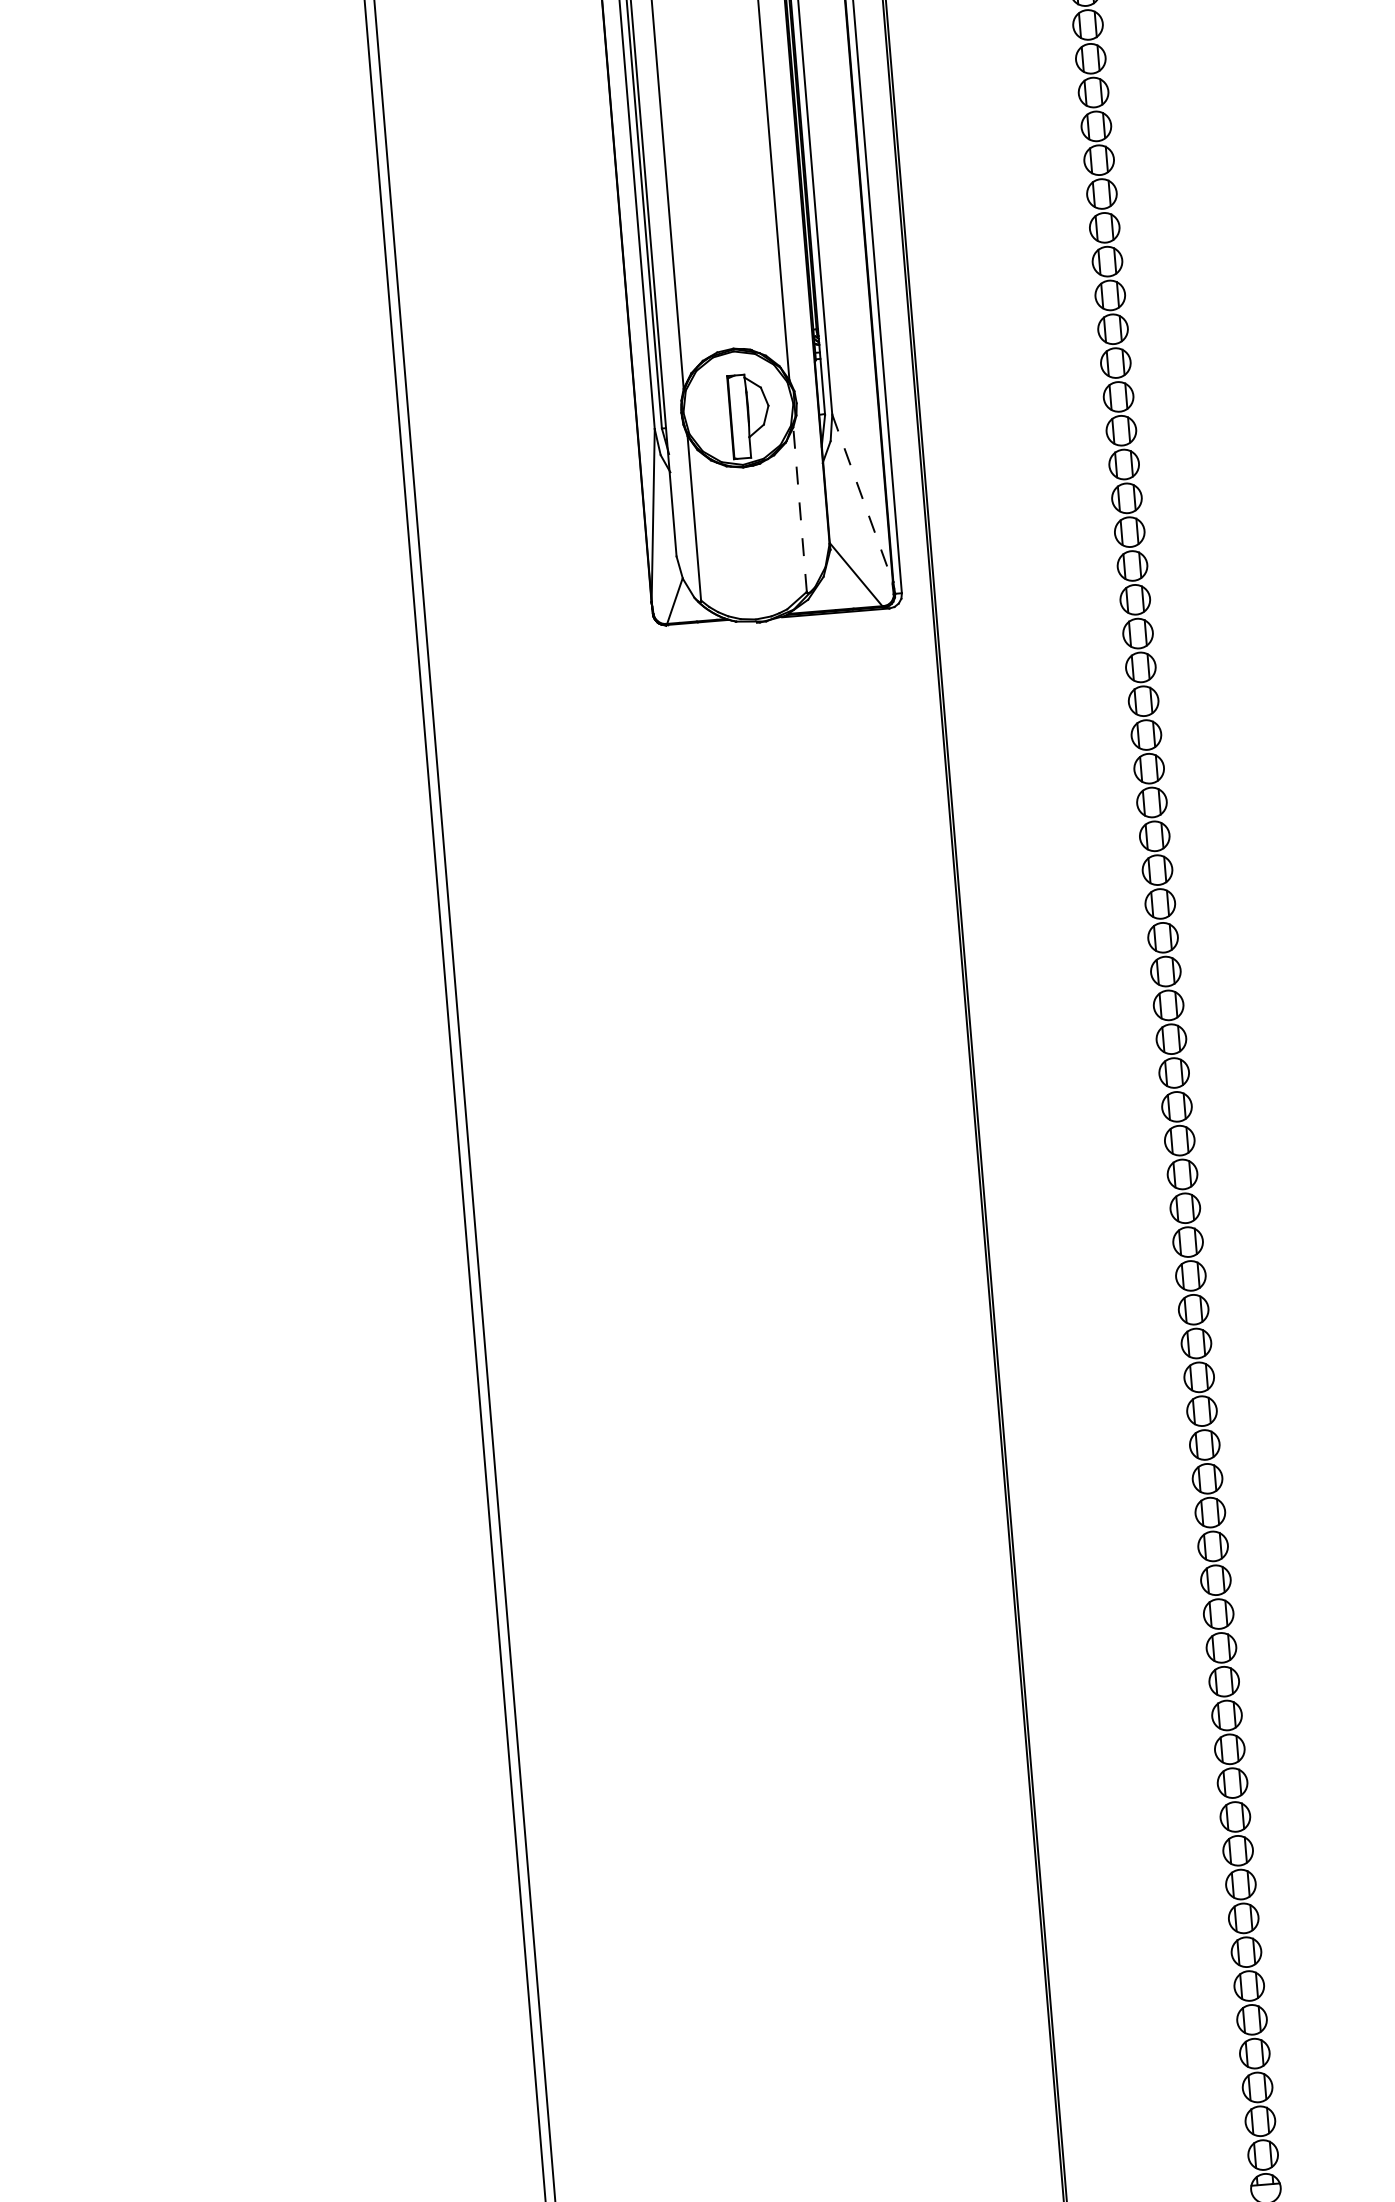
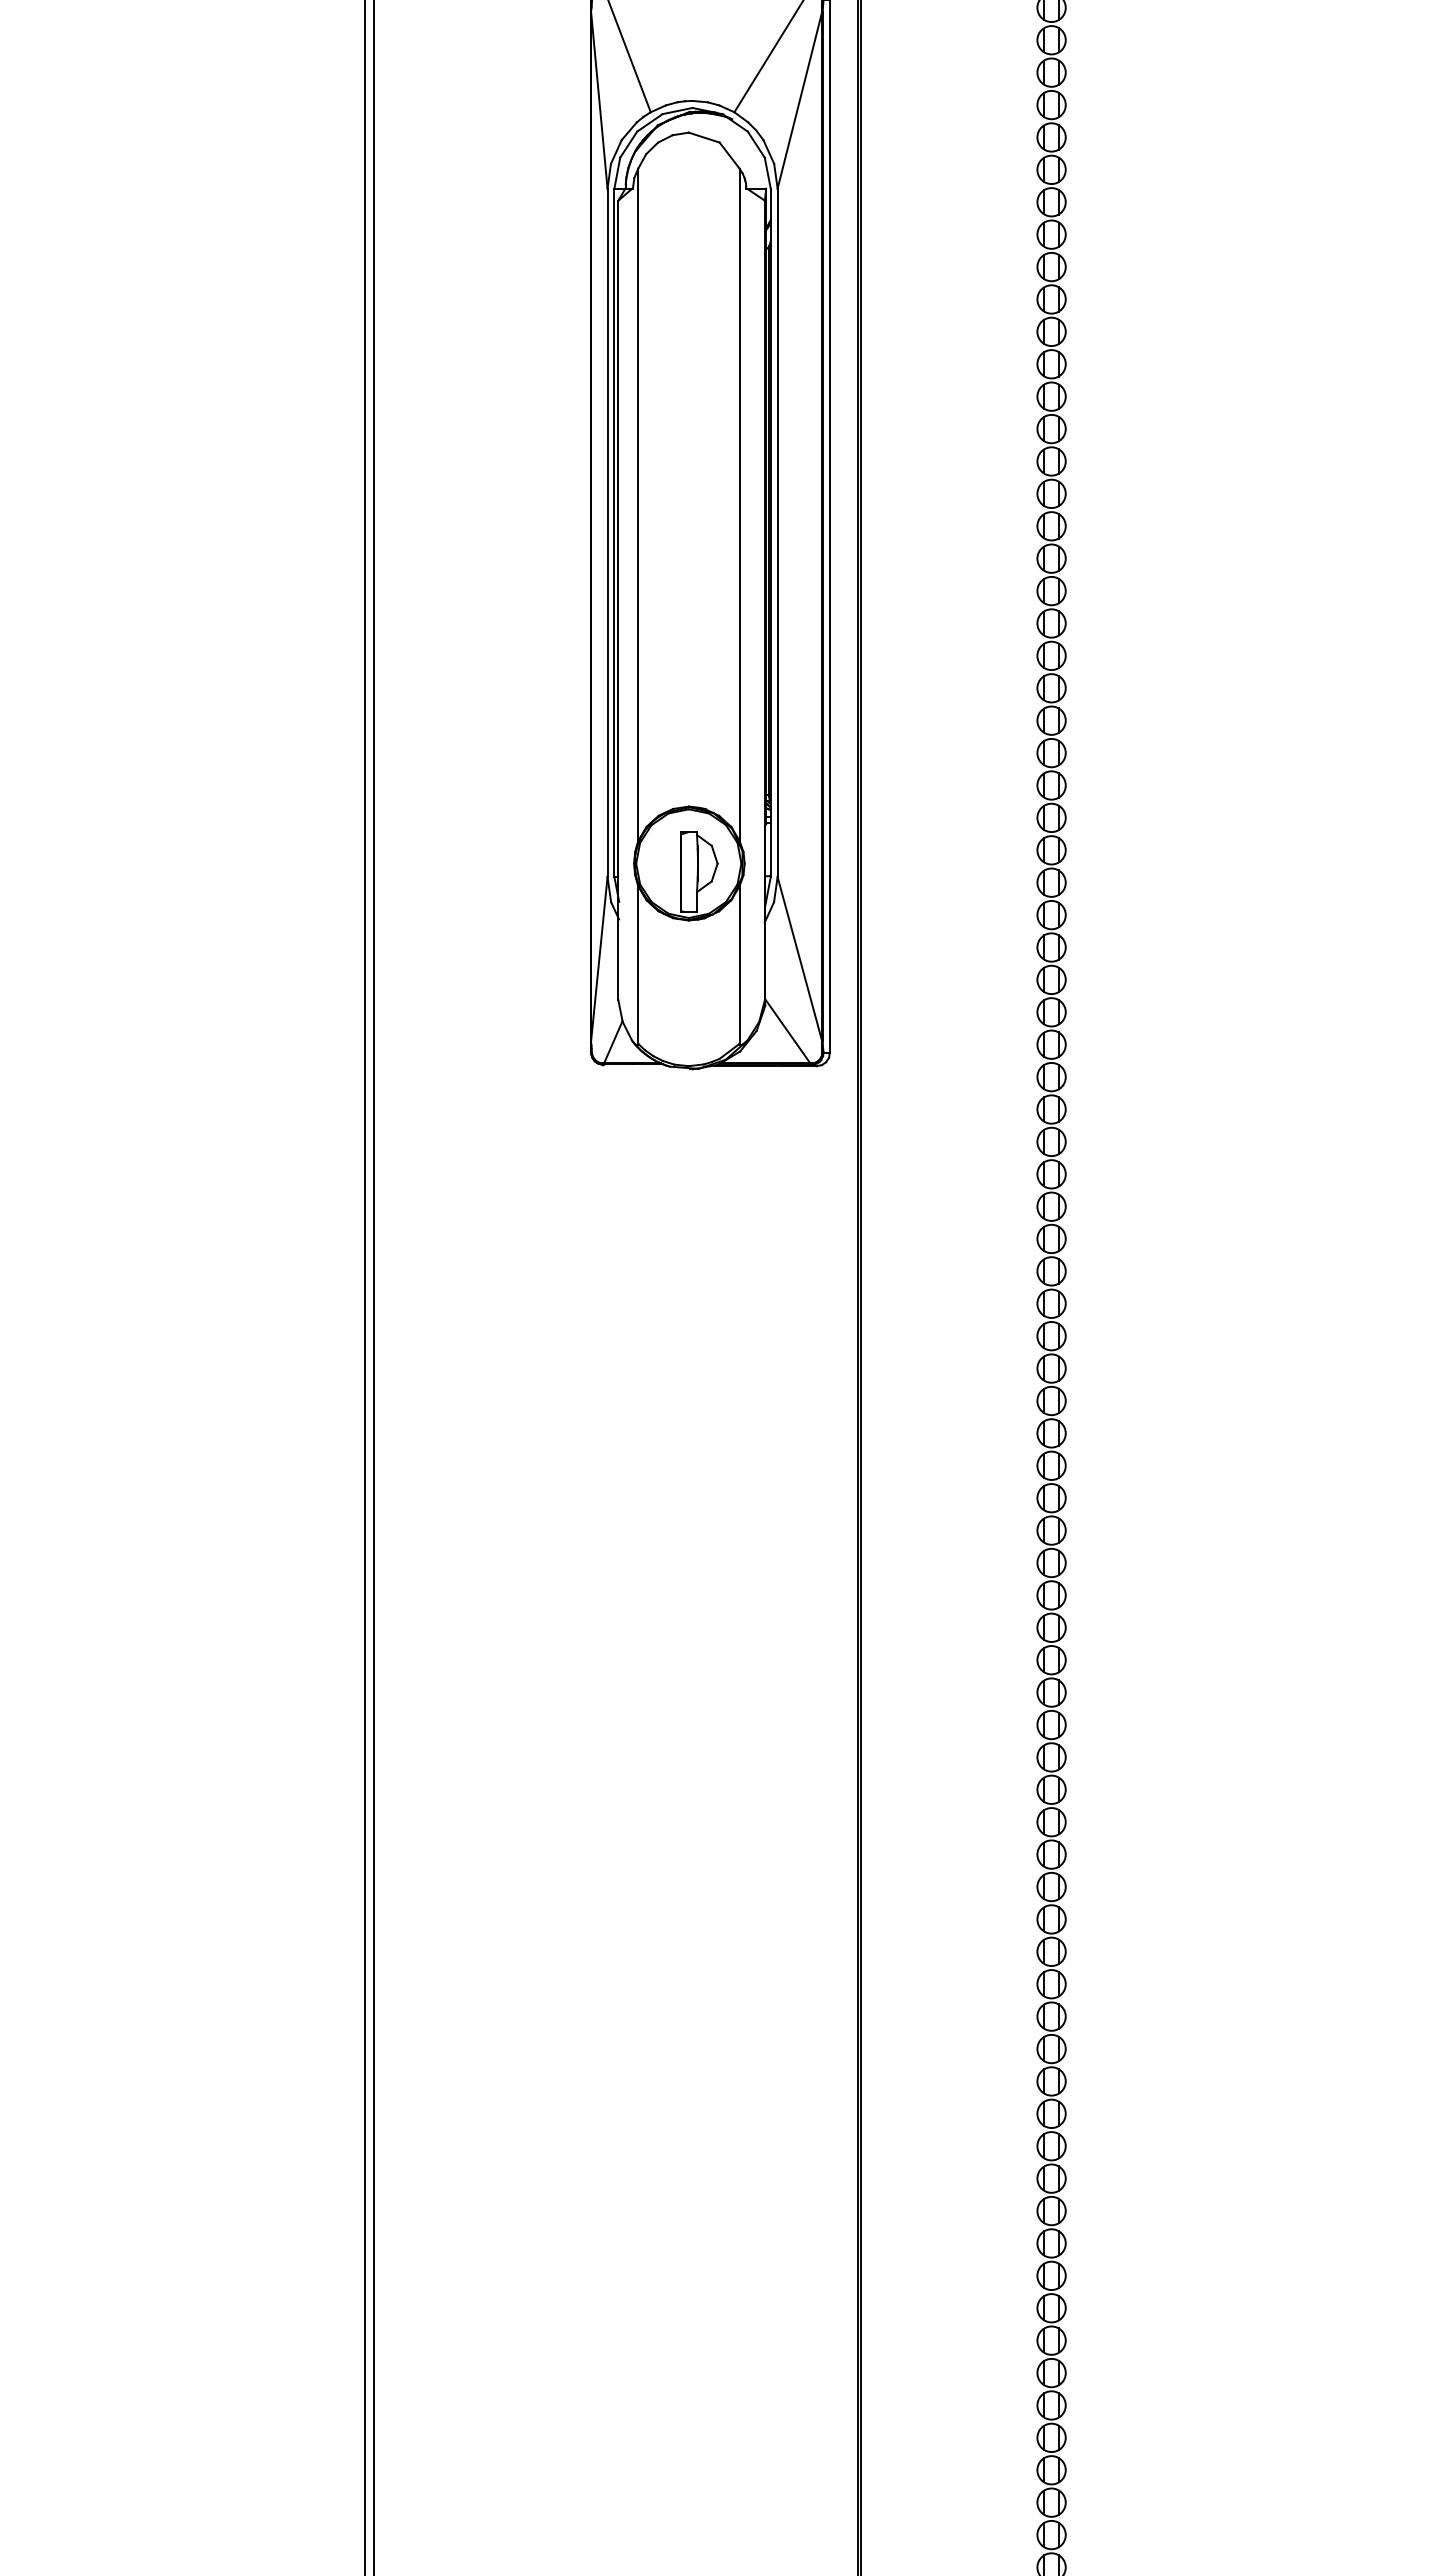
line: (863, 498) -> (800, 959), dashed -> solid
line: (800, 510) -> (739, 965), dashed -> solid

